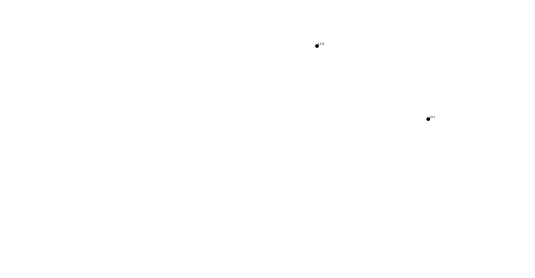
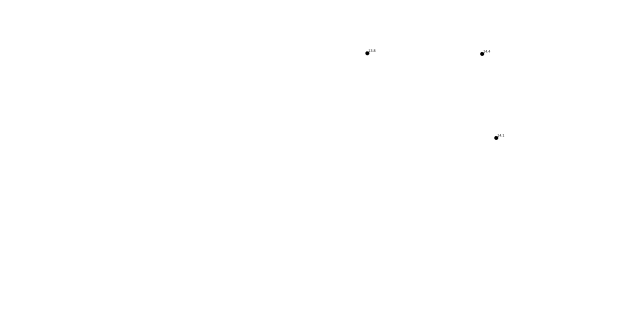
part: (418, 45) -> (484, 52), added

